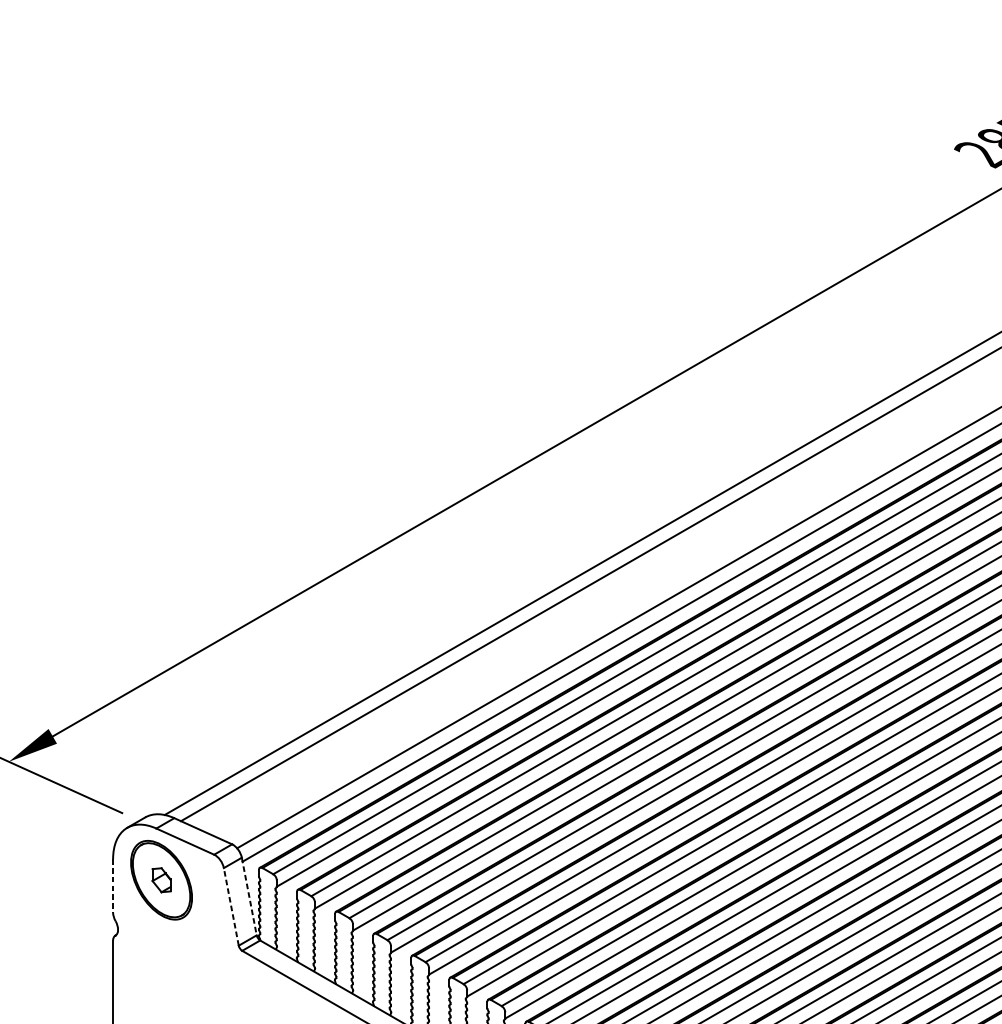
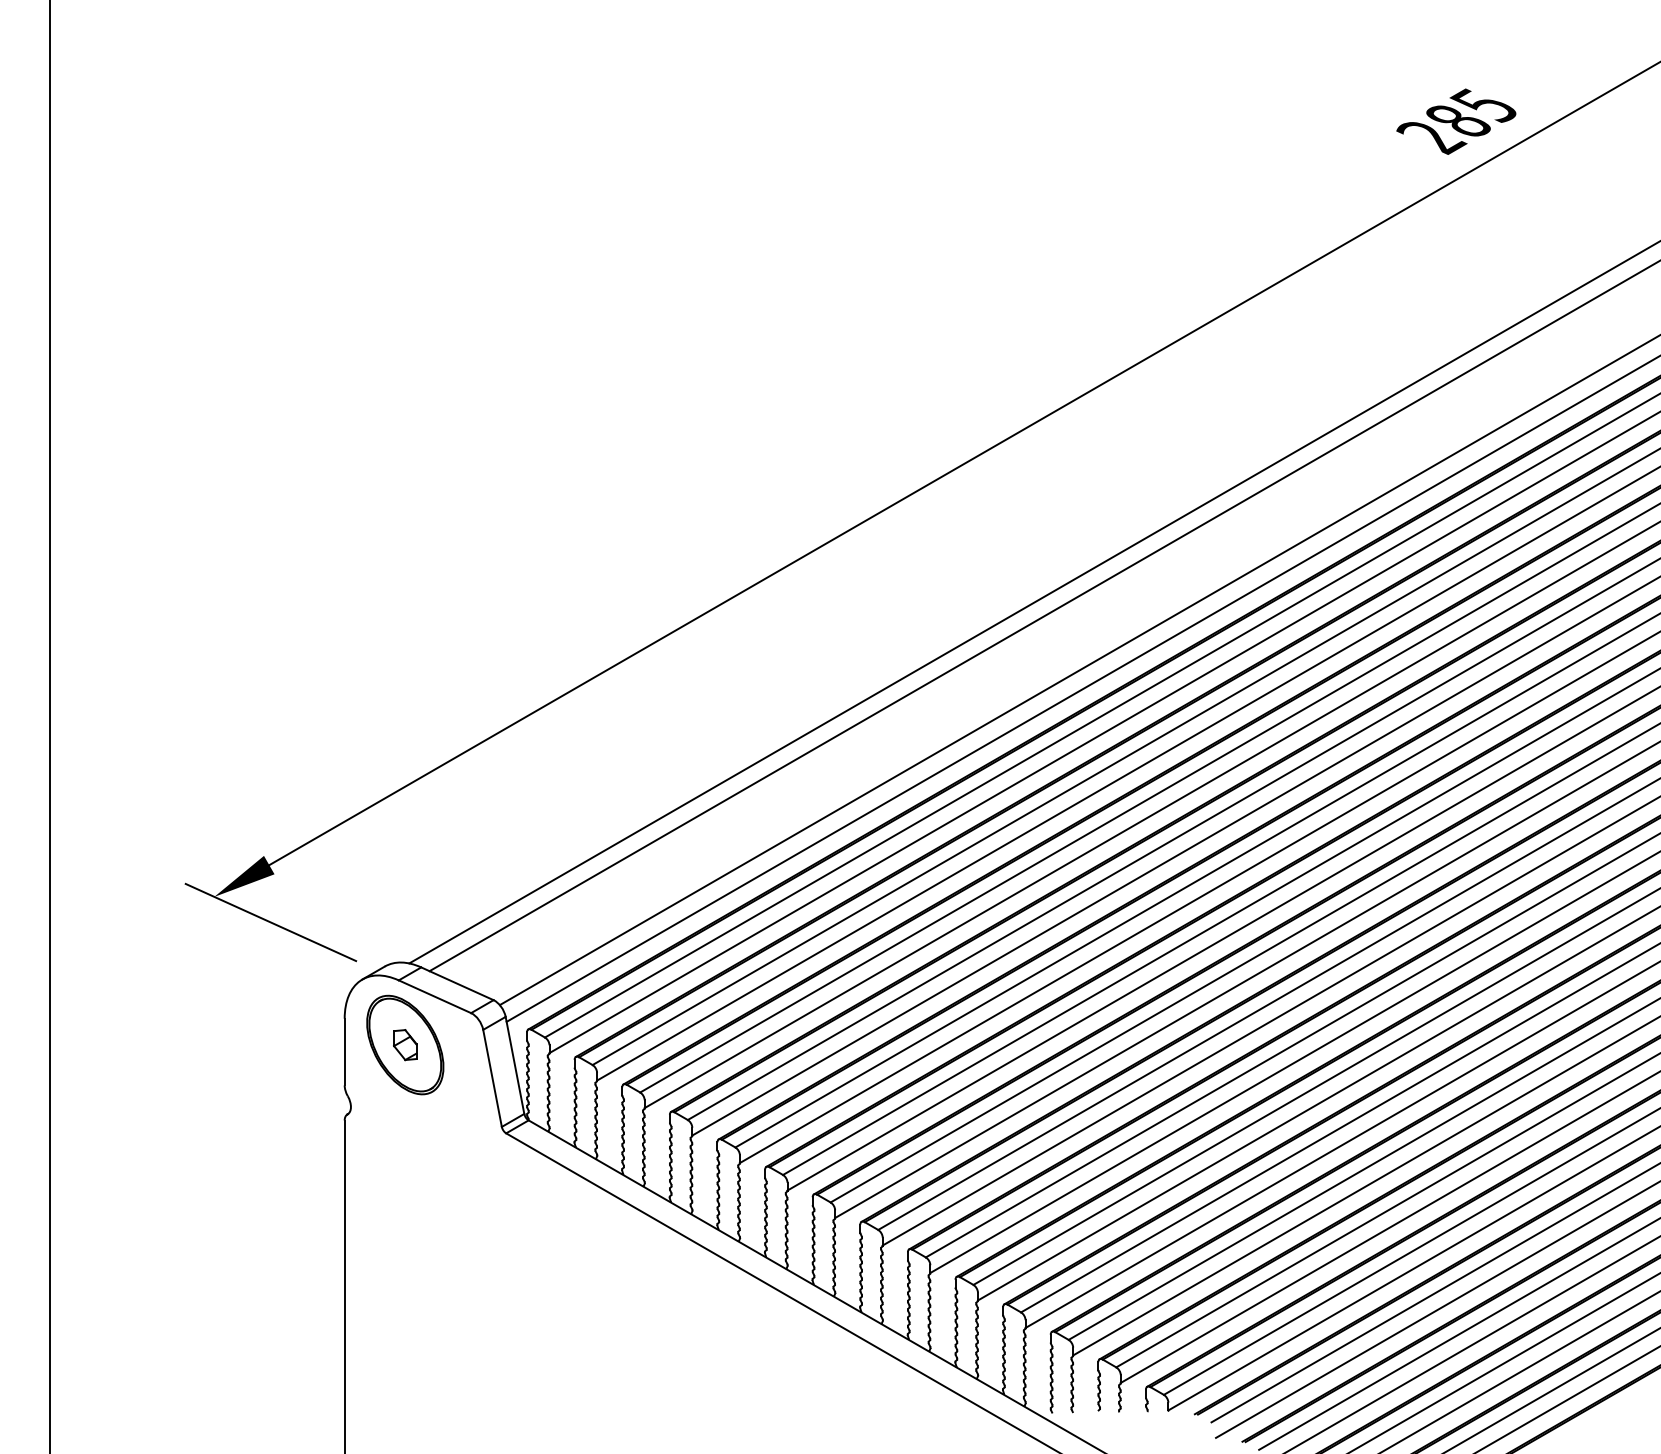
line: (112, 886) -> (344, 1052), dashed -> solid
line: (249, 896) -> (515, 1065), dashed -> solid
line: (231, 906) -> (492, 1077), dashed -> solid

